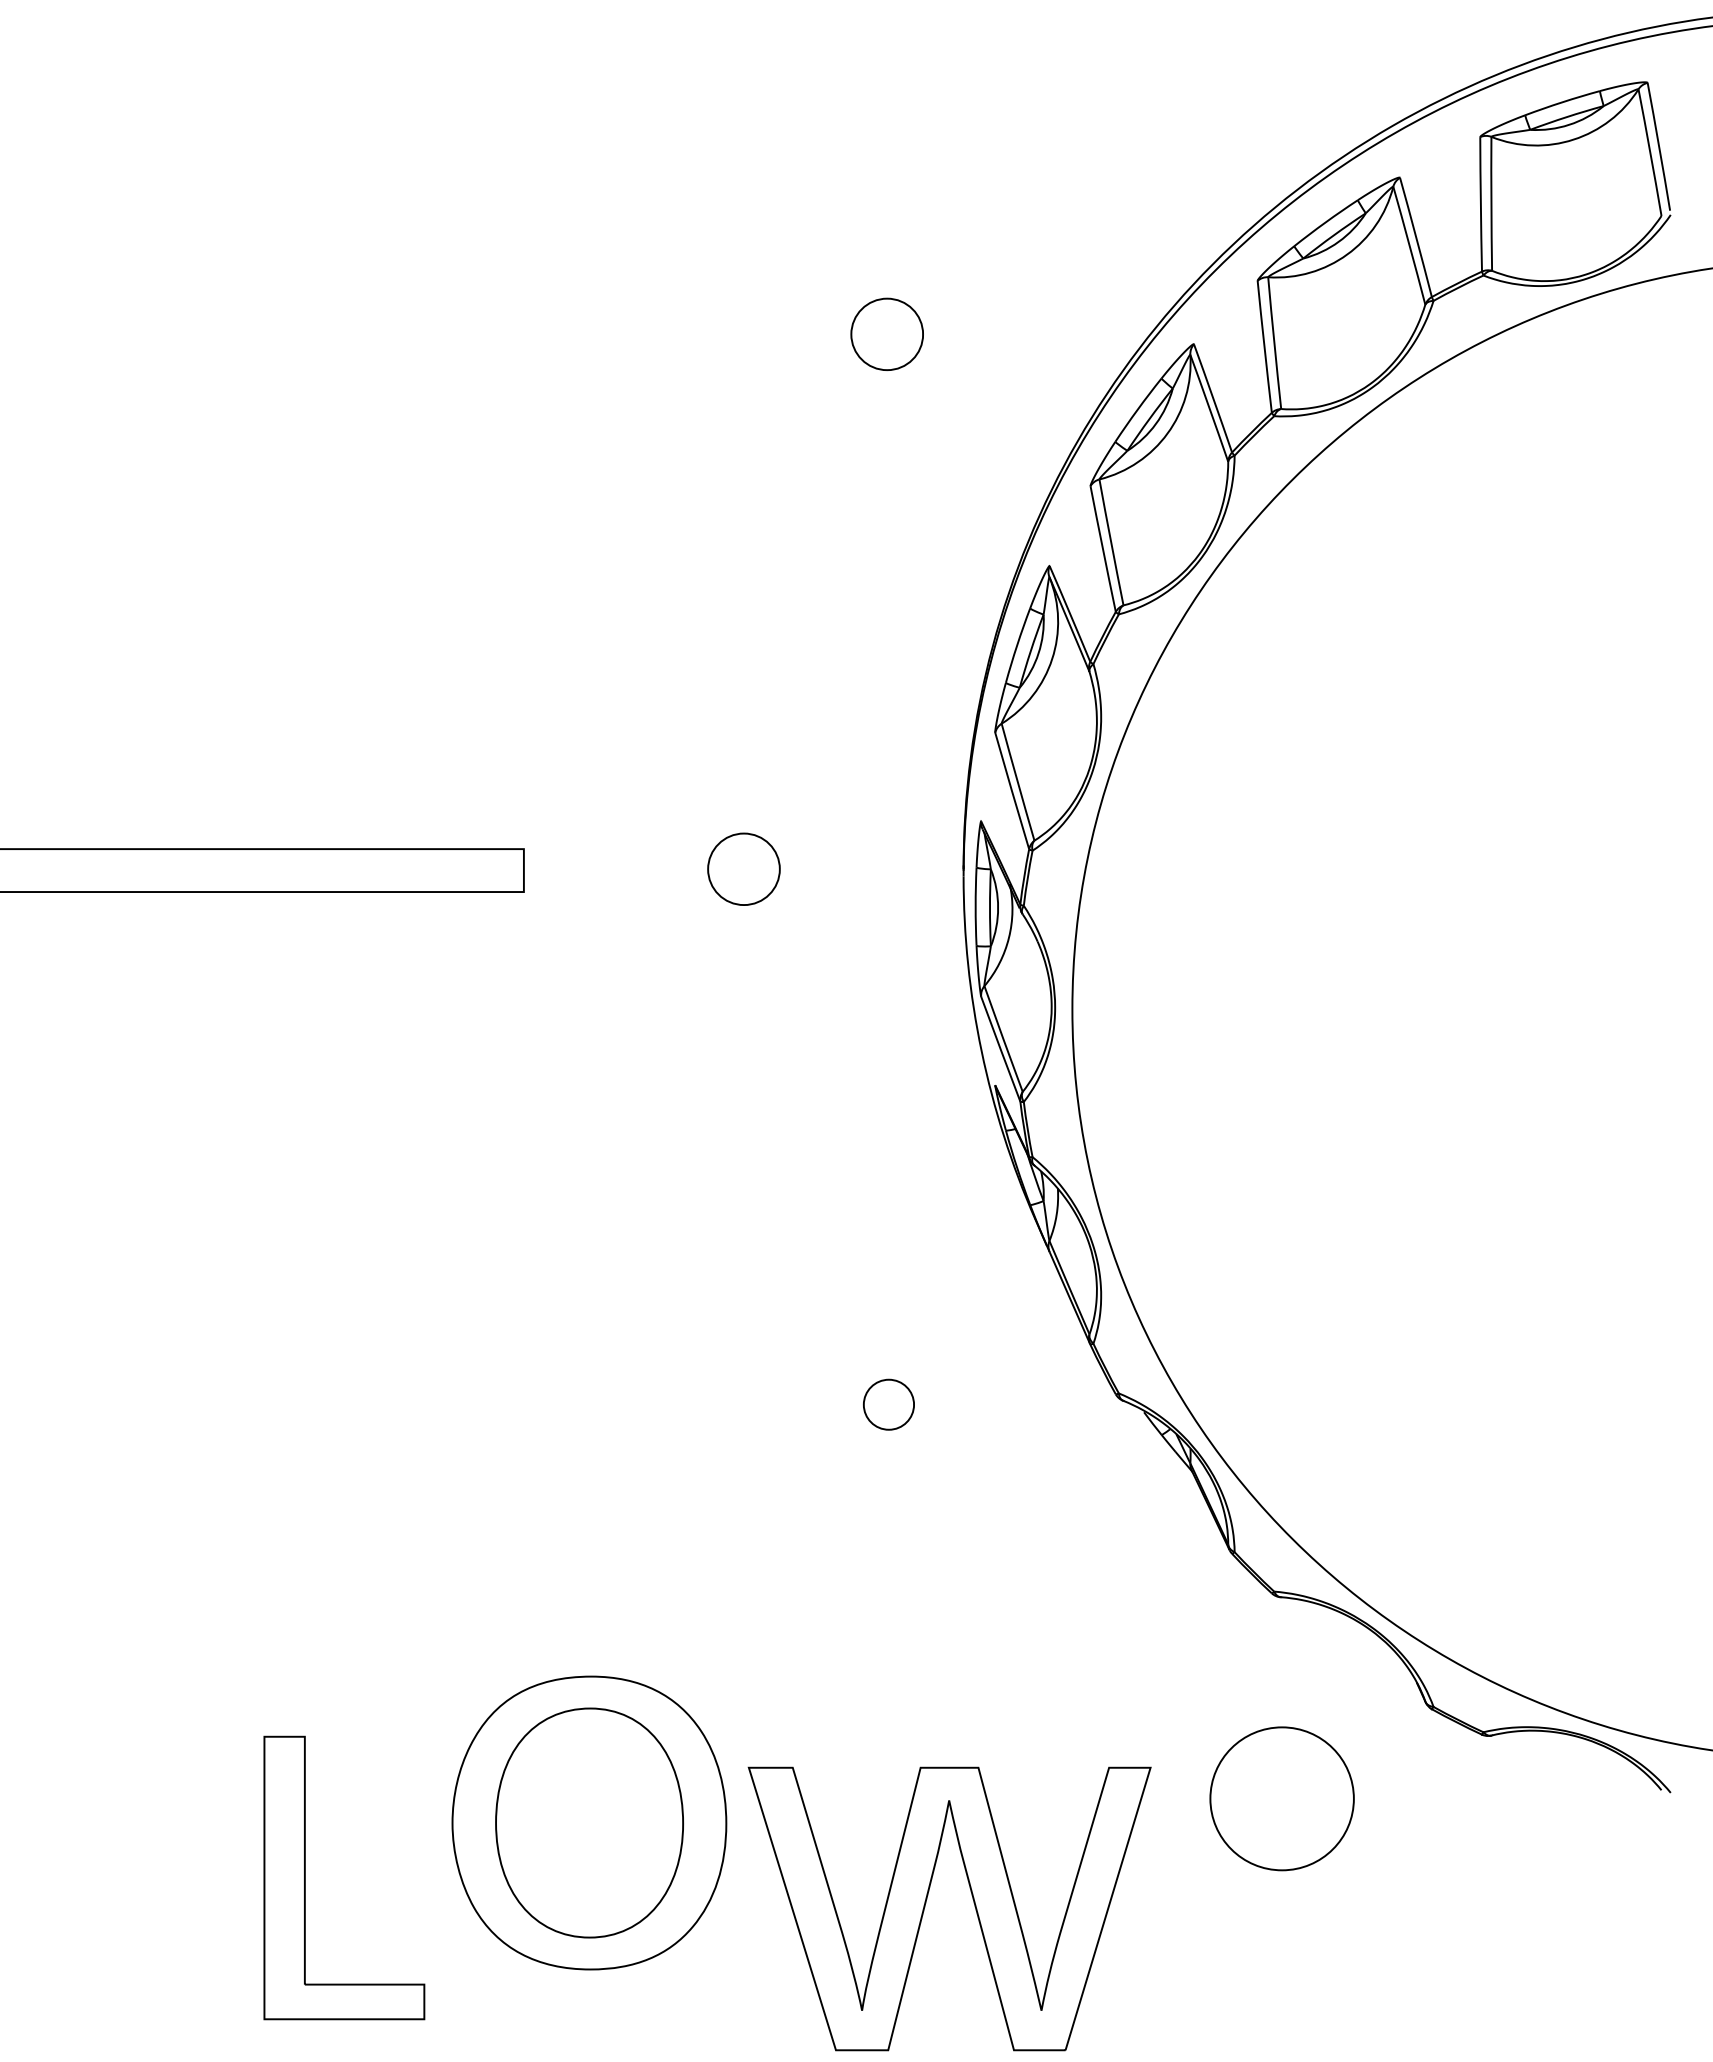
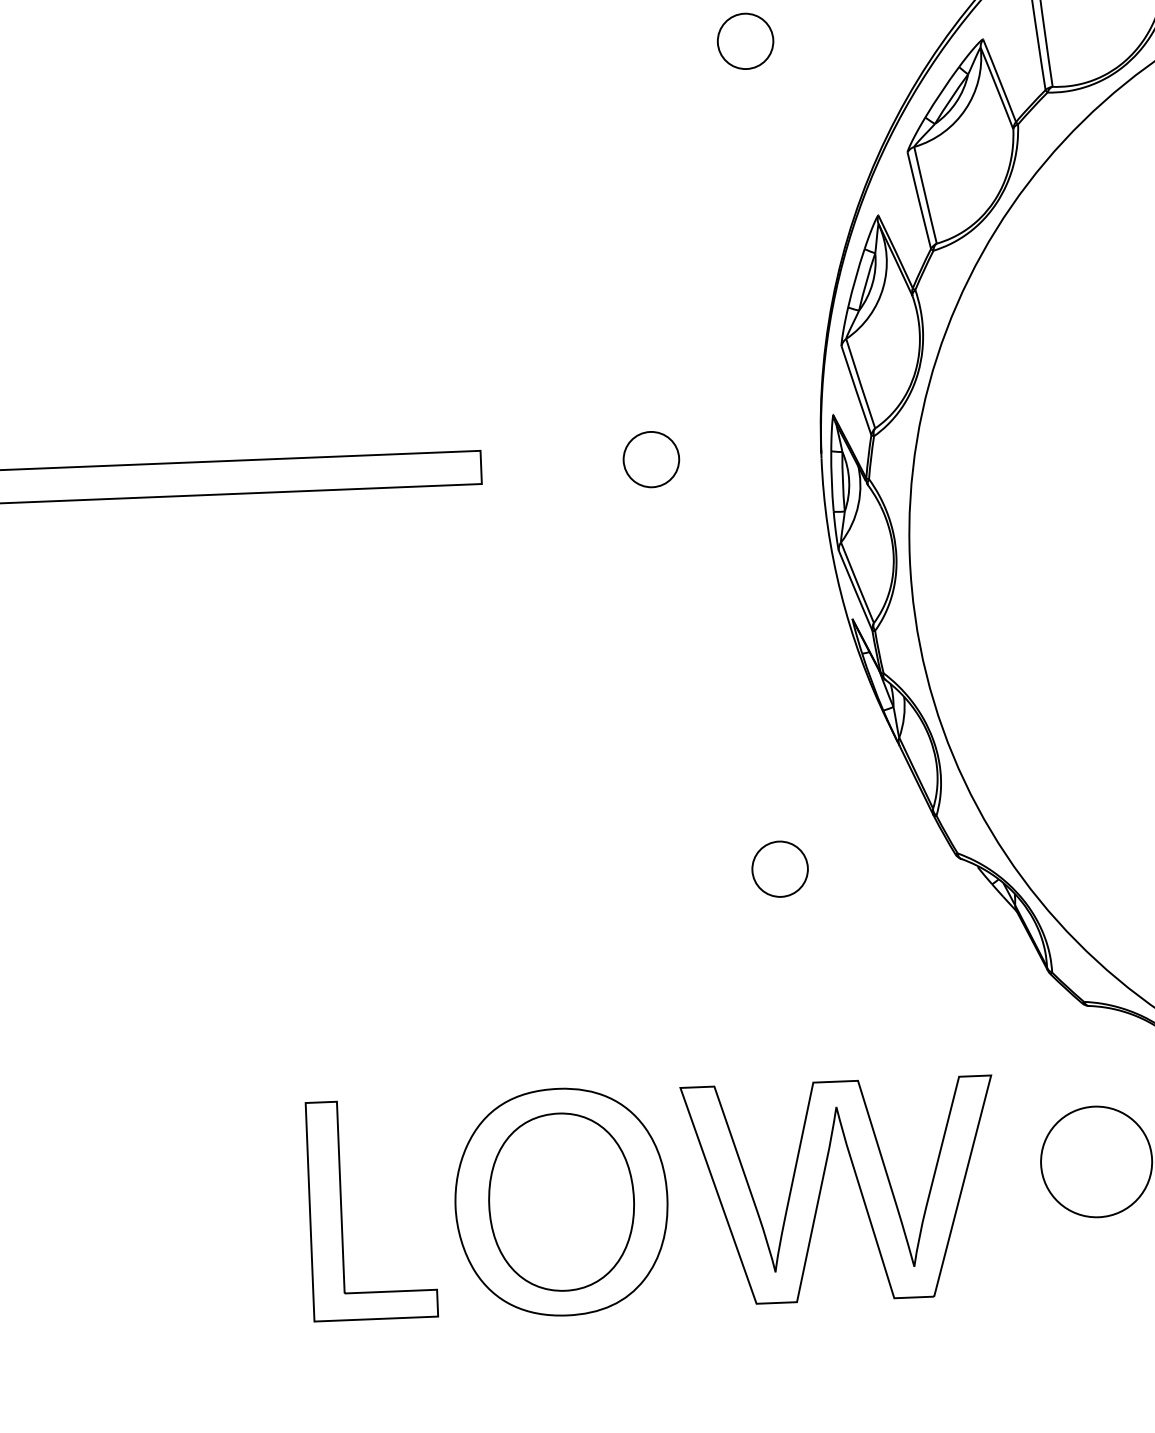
part: (888, 1404) -> (779, 869), size x1.43
part: (305, 1877) -> (341, 1210), moved
part: (926, 1903) -> (822, 1187), moved

